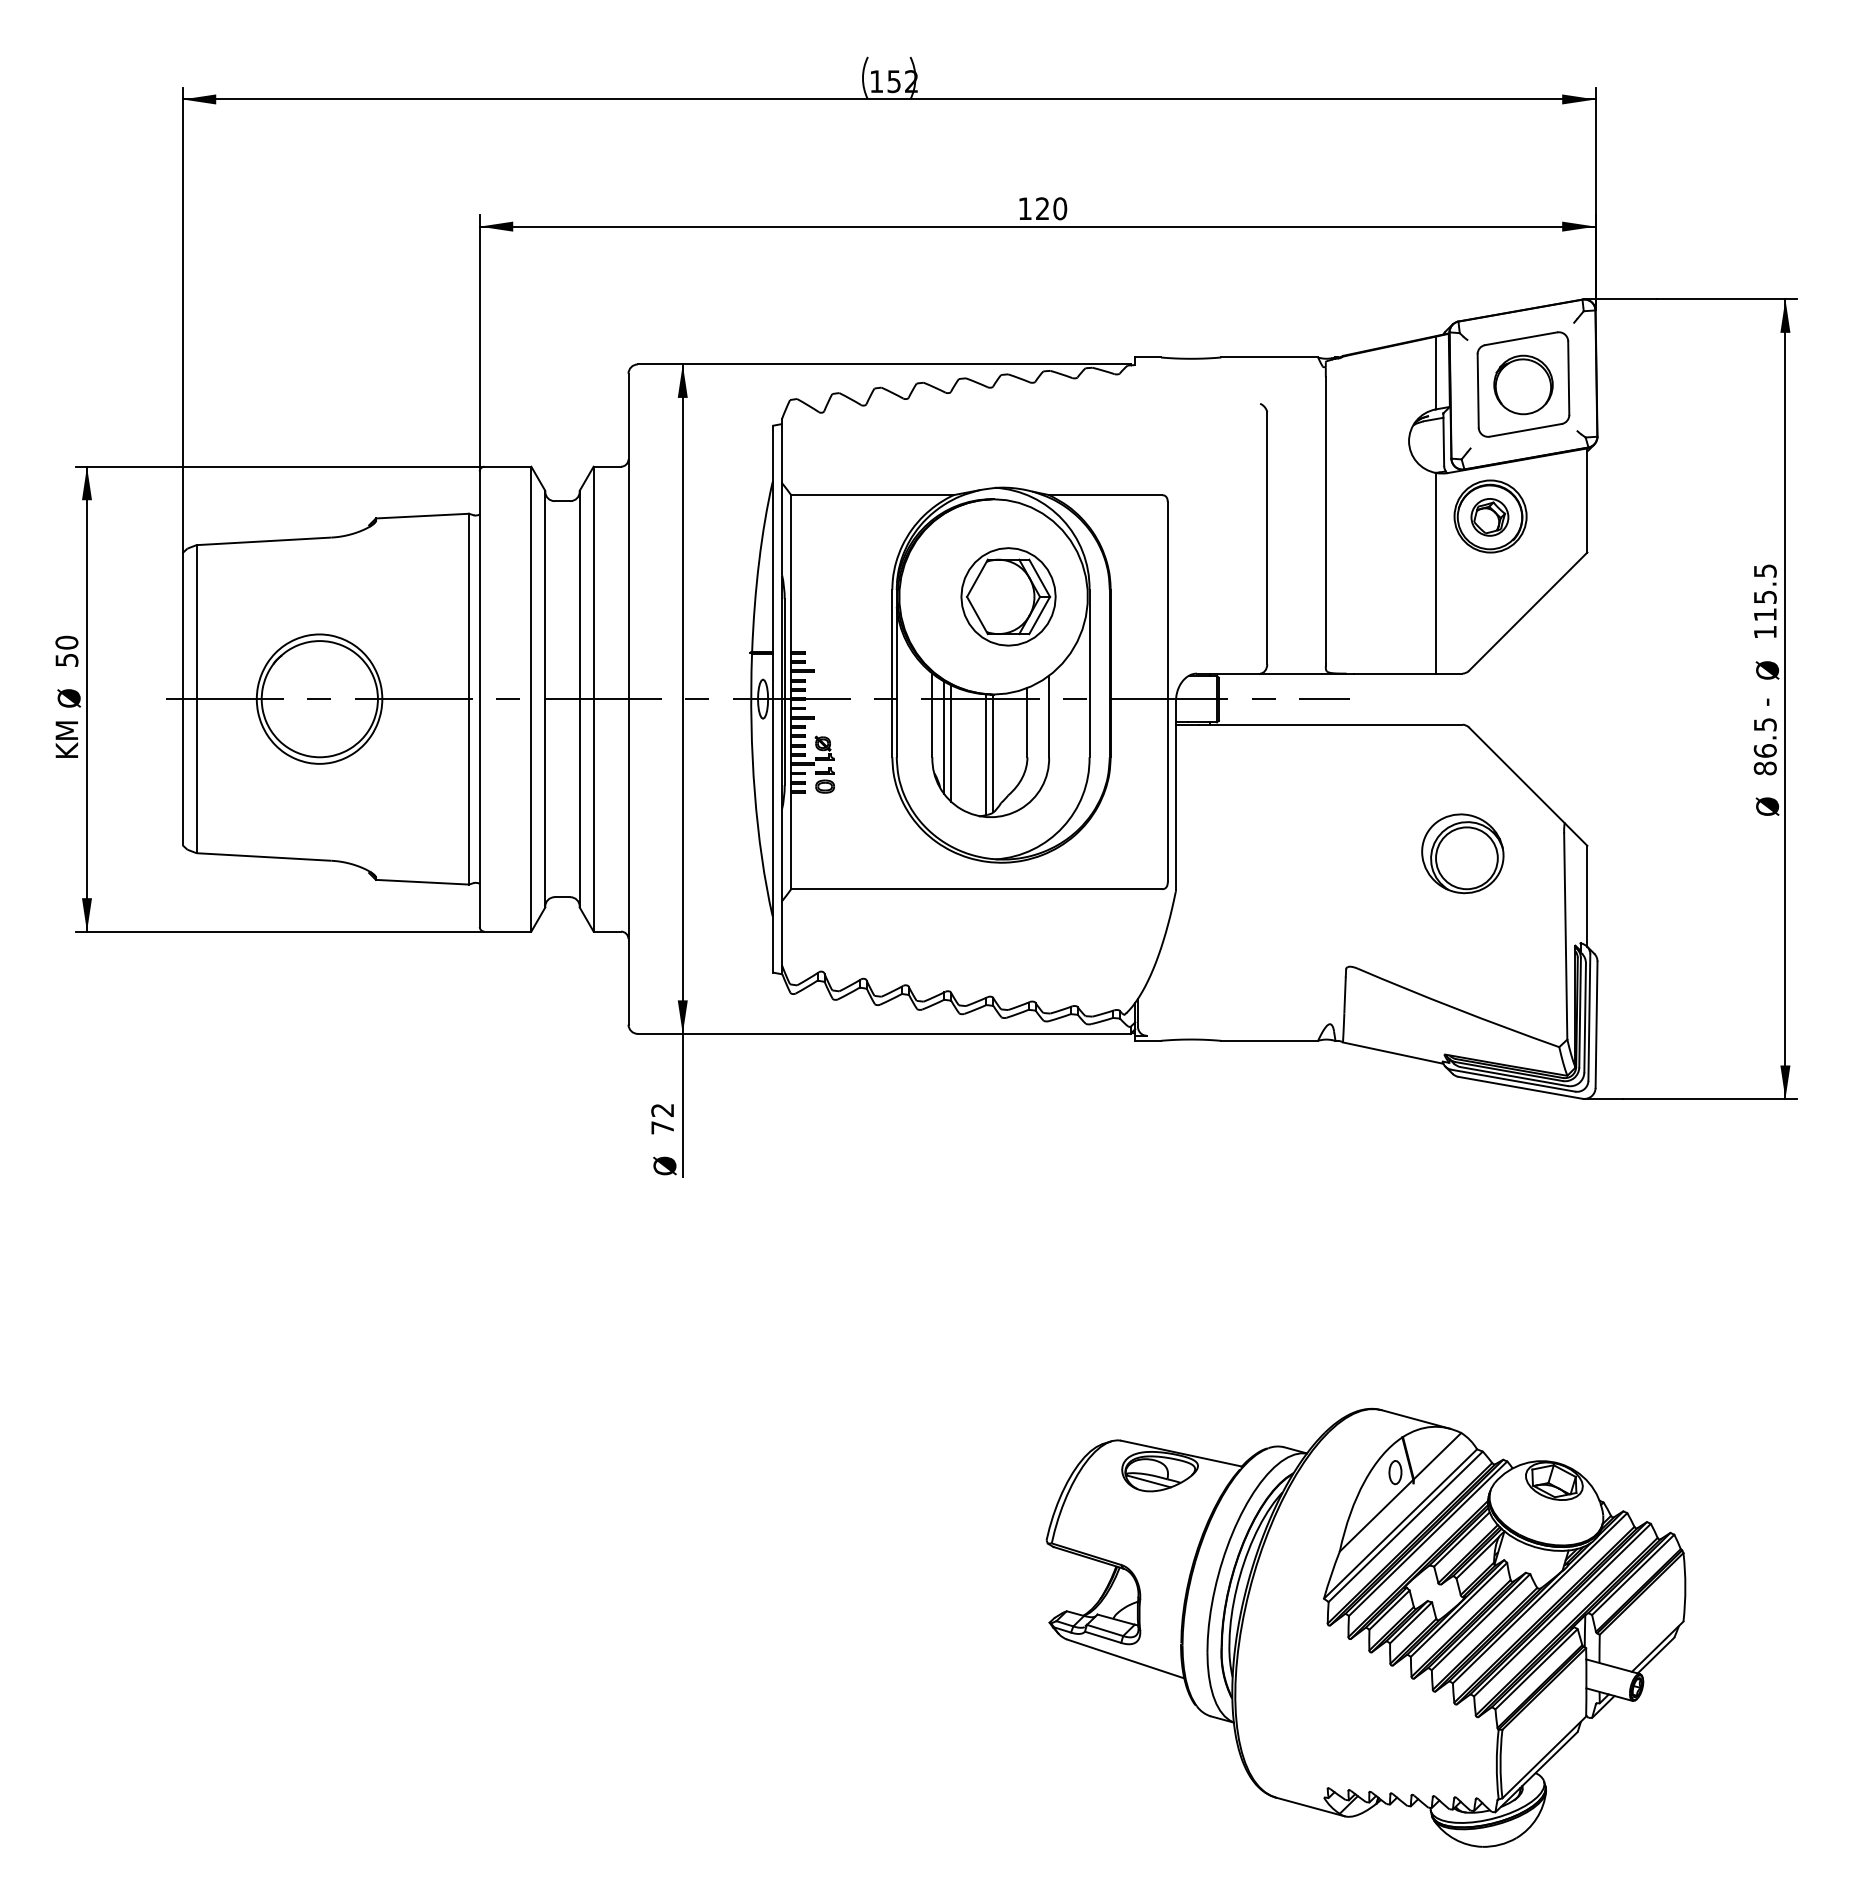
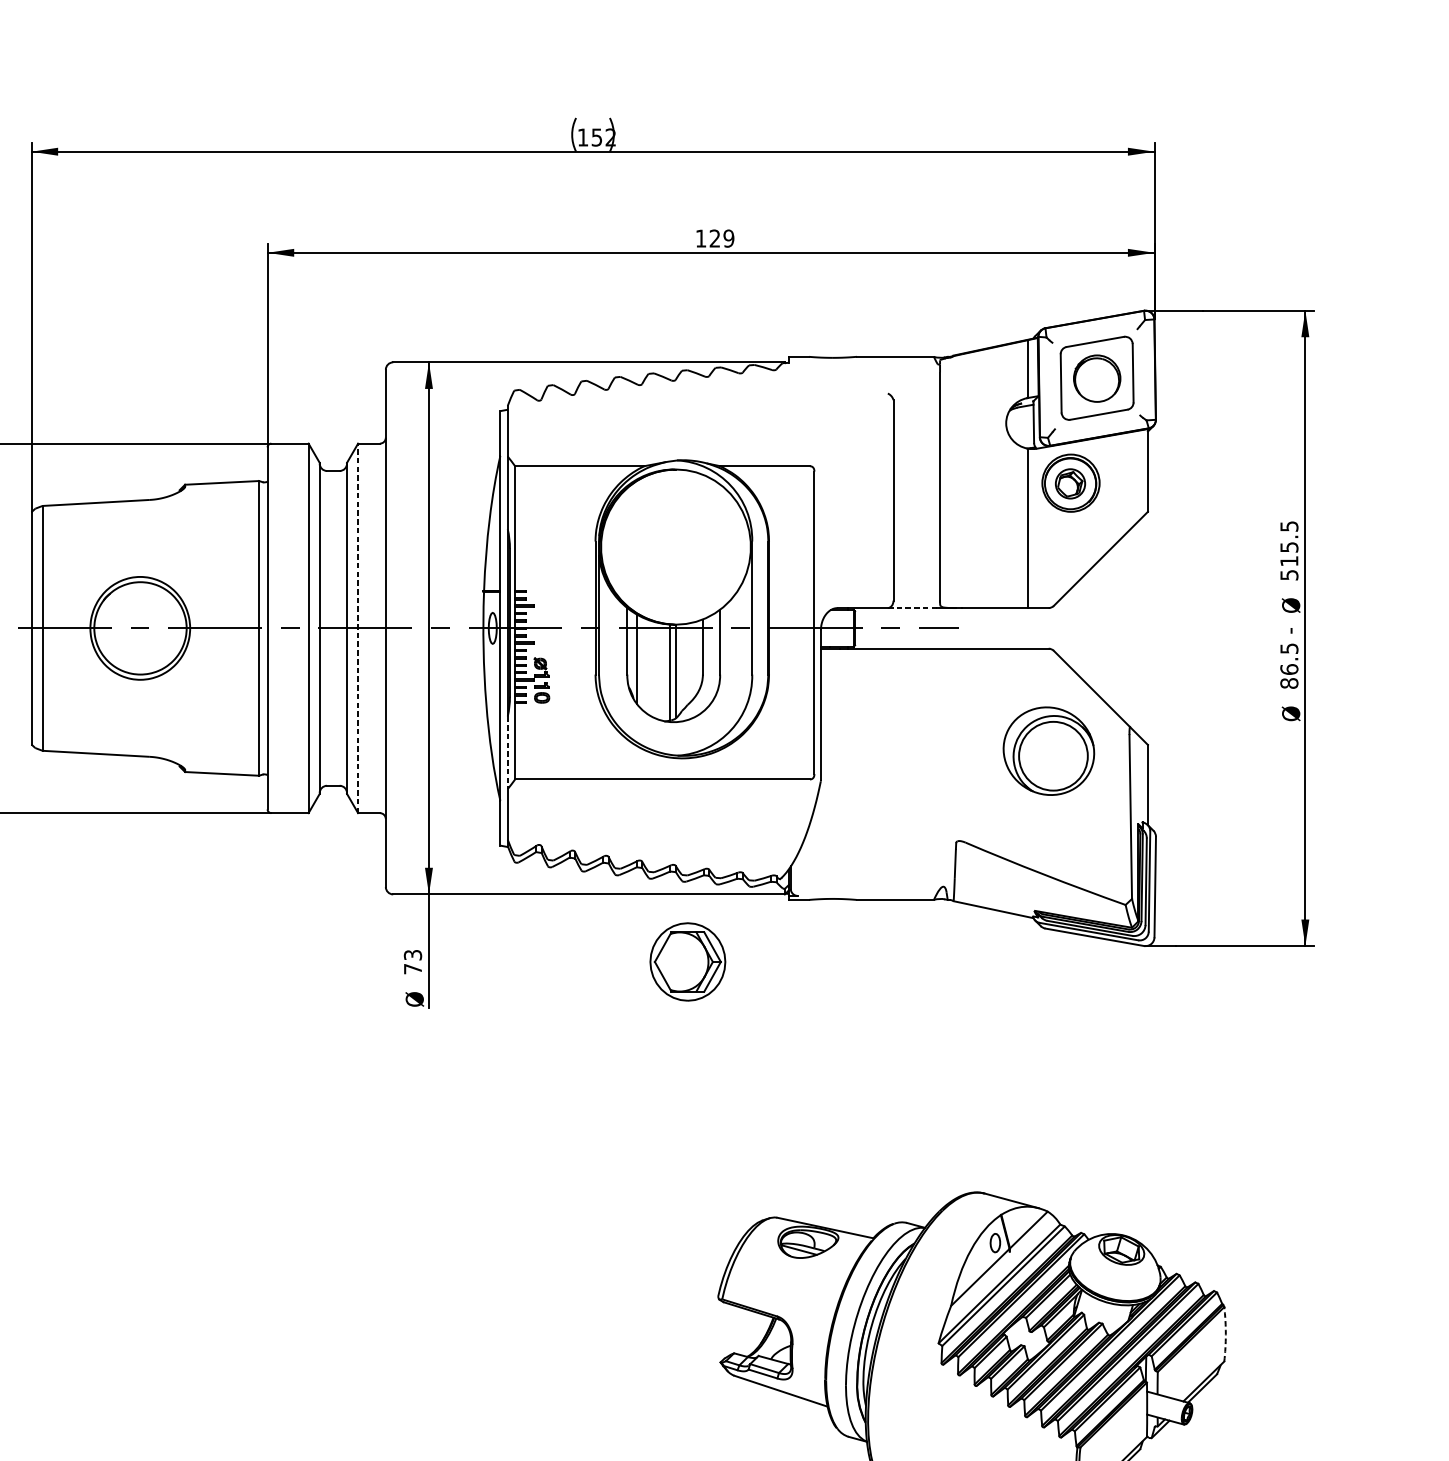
text: (1060, 208) -> (729, 238), 120 -> 129
part: (1008, 596) -> (687, 961), moved
text: (1765, 632) -> (1289, 575), 115.5 -> 515.5
line: (1290, 673) -> (911, 607), solid -> dashed
line: (593, 698) -> (358, 627), solid -> dashed
line: (951, 743) -> (642, 663), removed
part: (1462, 853) -> (1048, 751), size x1.4
line: (781, 855) -> (507, 752), solid -> dashed
text: (662, 1109) -> (412, 954), 72 -> 73
arc: (1685, 1587) -> (1225, 1334), solid -> dashed

